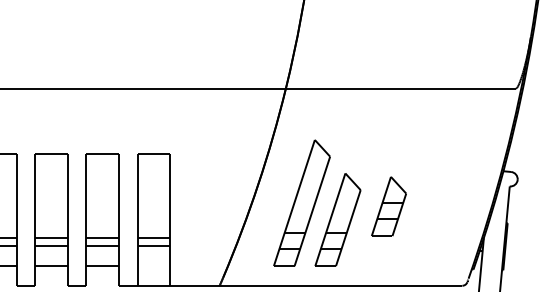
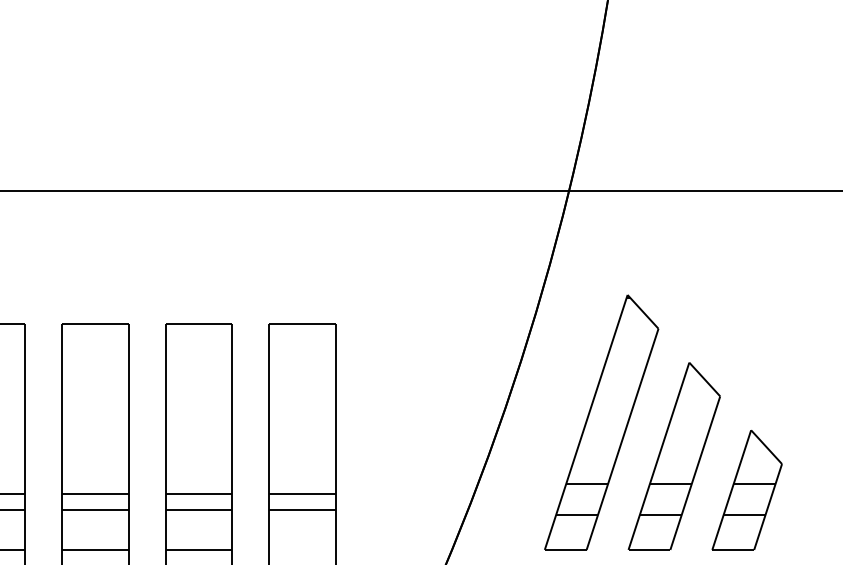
part: (388, 206) -> (746, 490), moved

